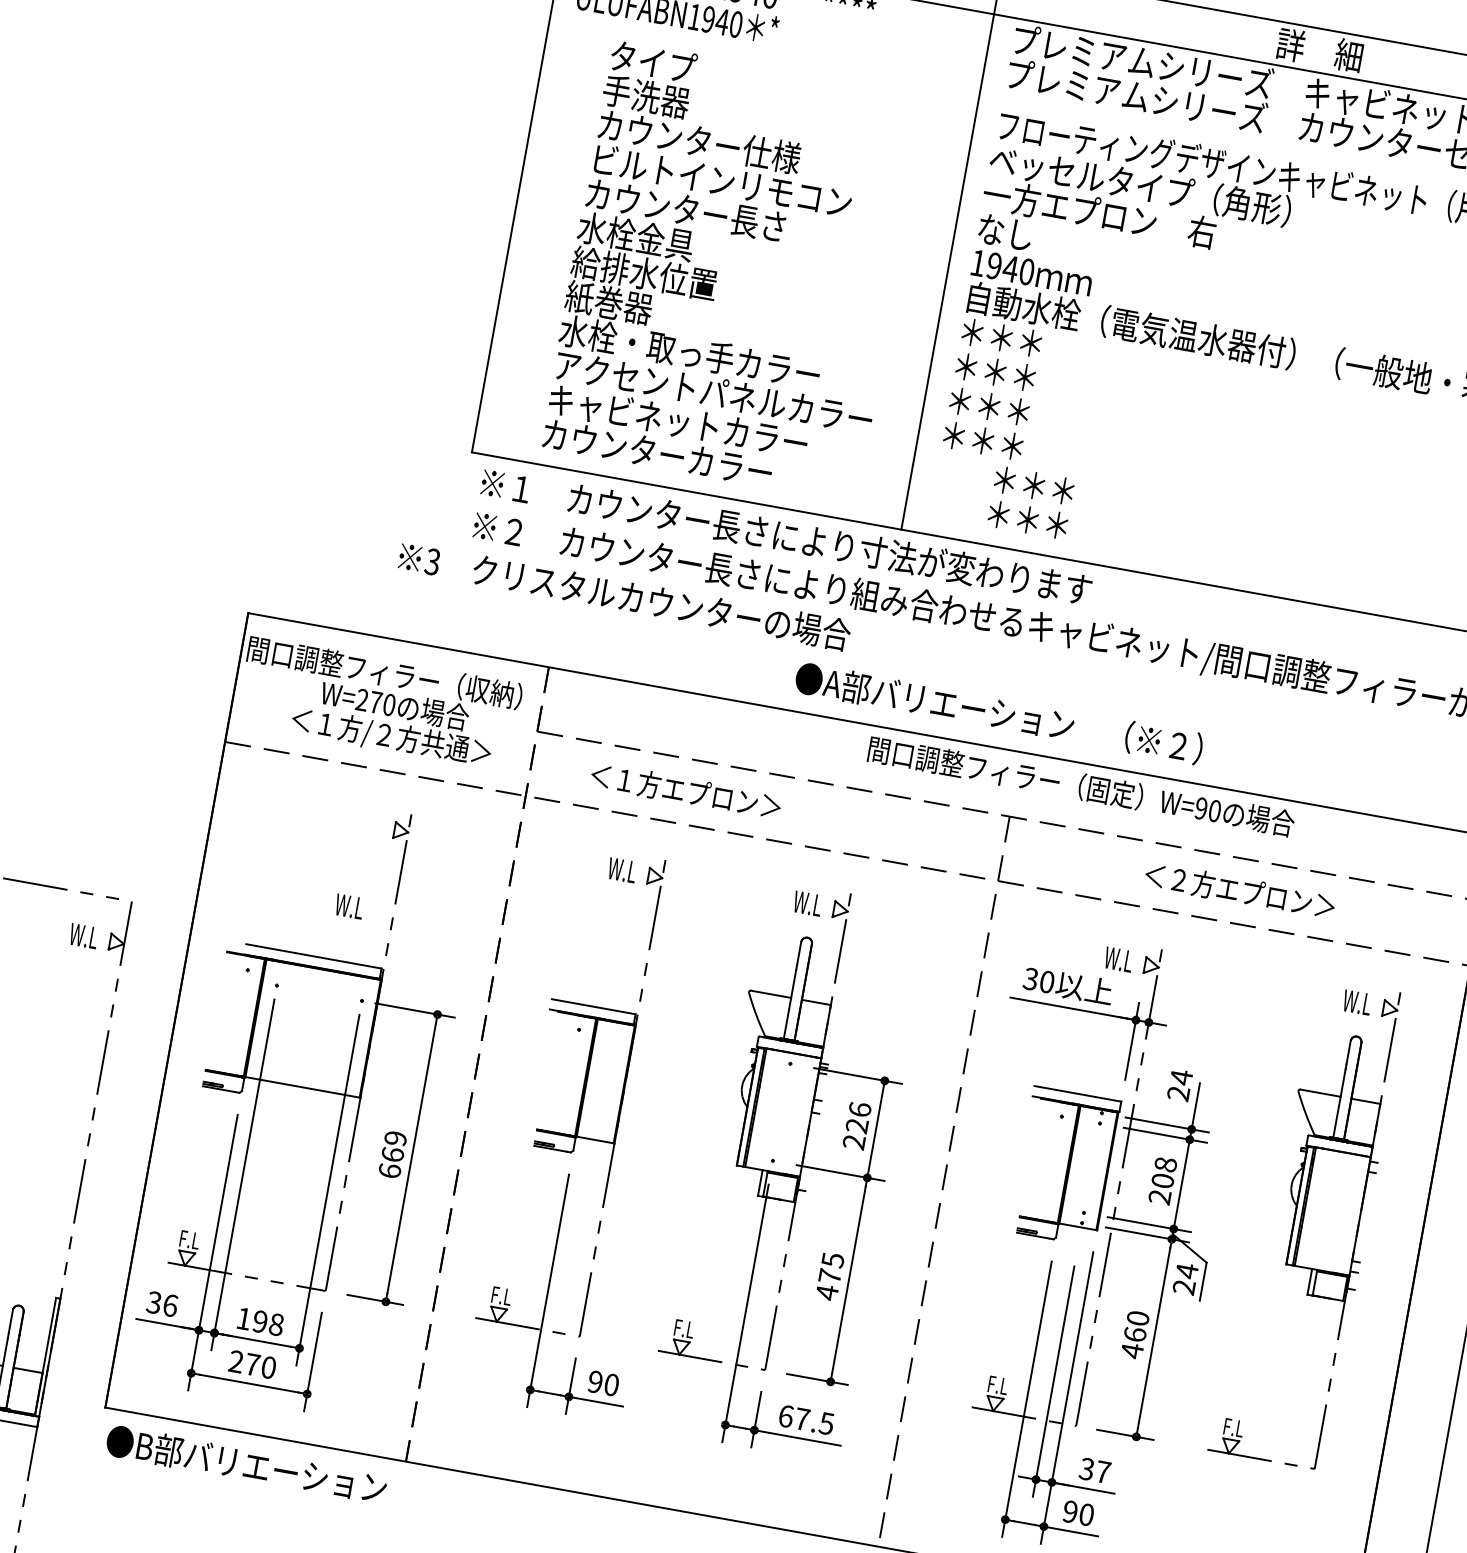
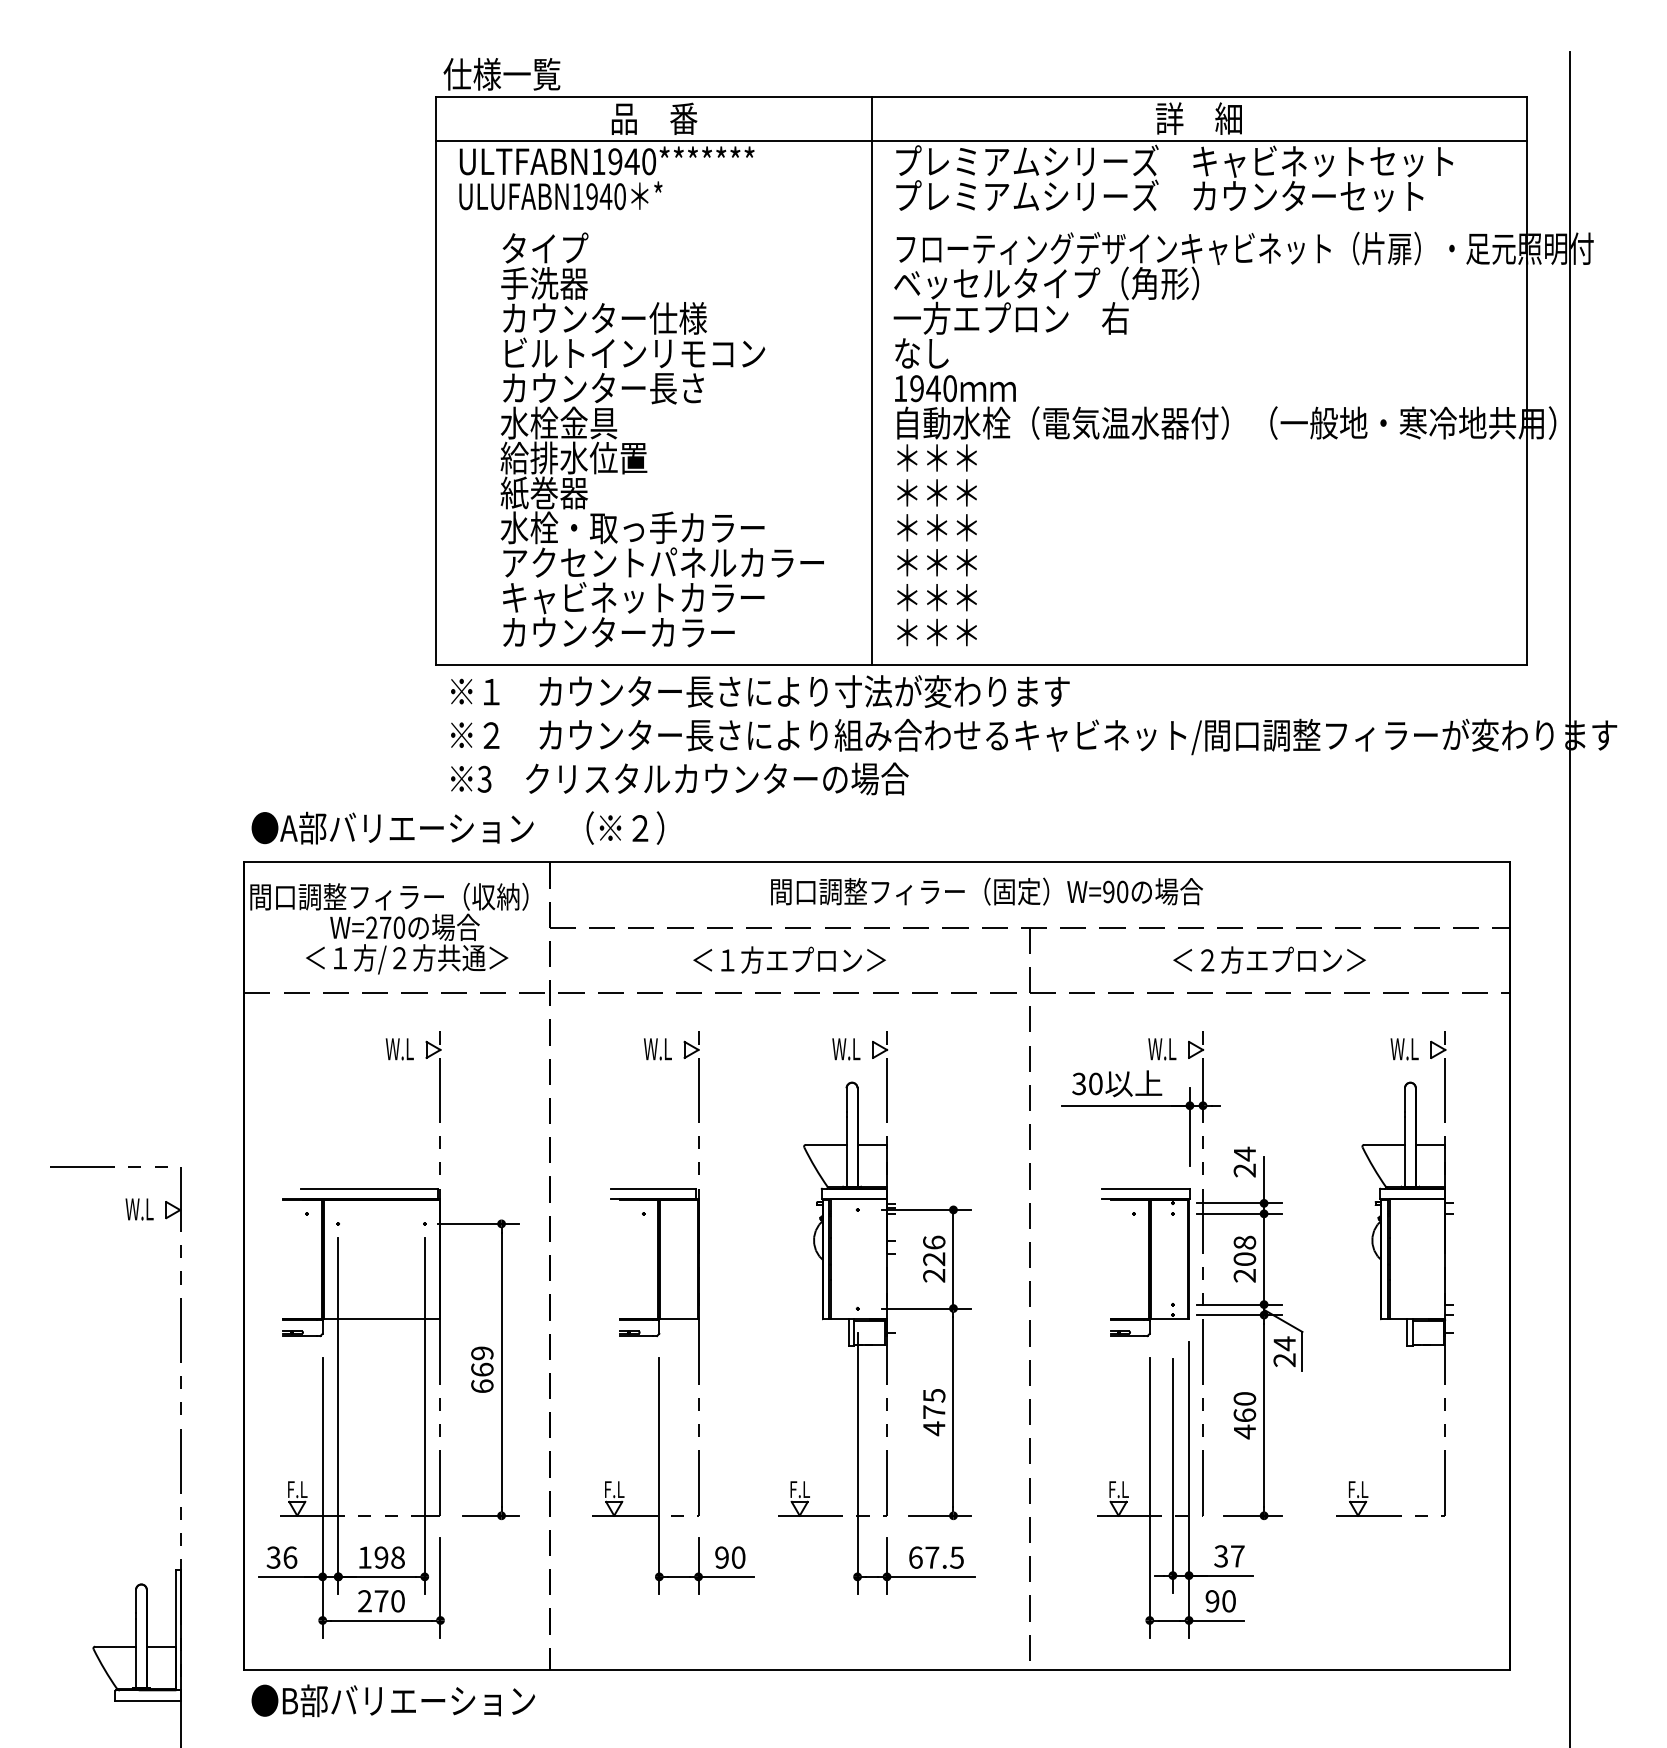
text: (1030, 503) -> (936, 615), moved
text: (624, 595) -> (679, 778), moved
text: (998, 712) -> (457, 827), moved
text: (1081, 786) -> (986, 891), moved
text: (686, 790) -> (789, 959), moved
text: (349, 906) -> (399, 1049), moved

